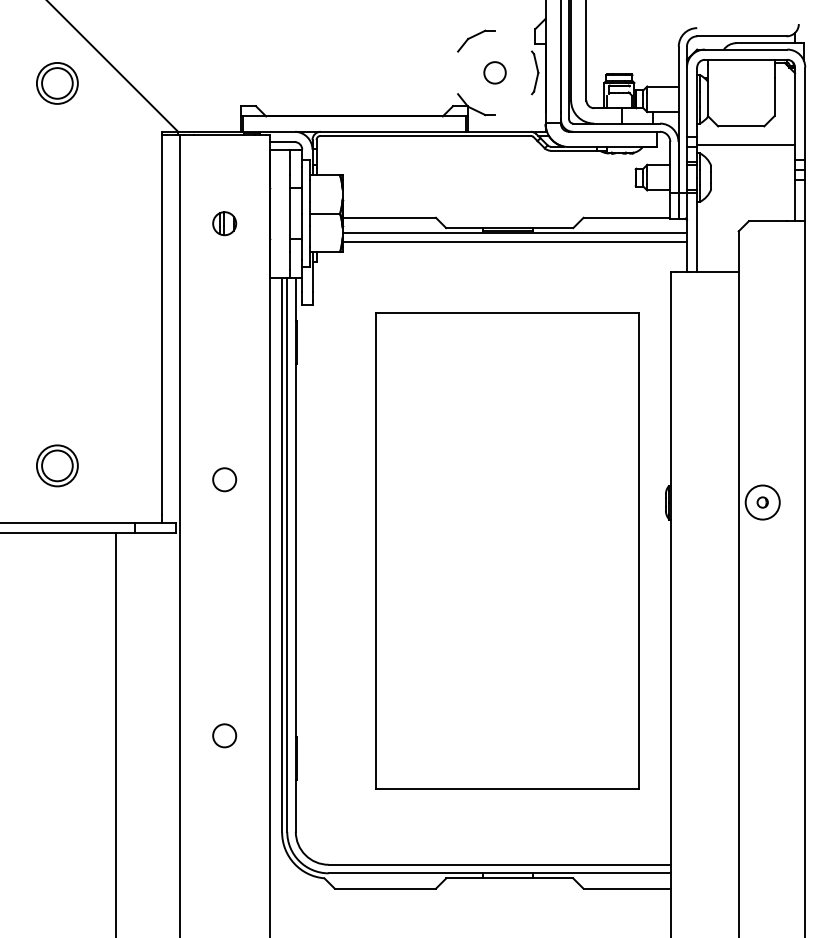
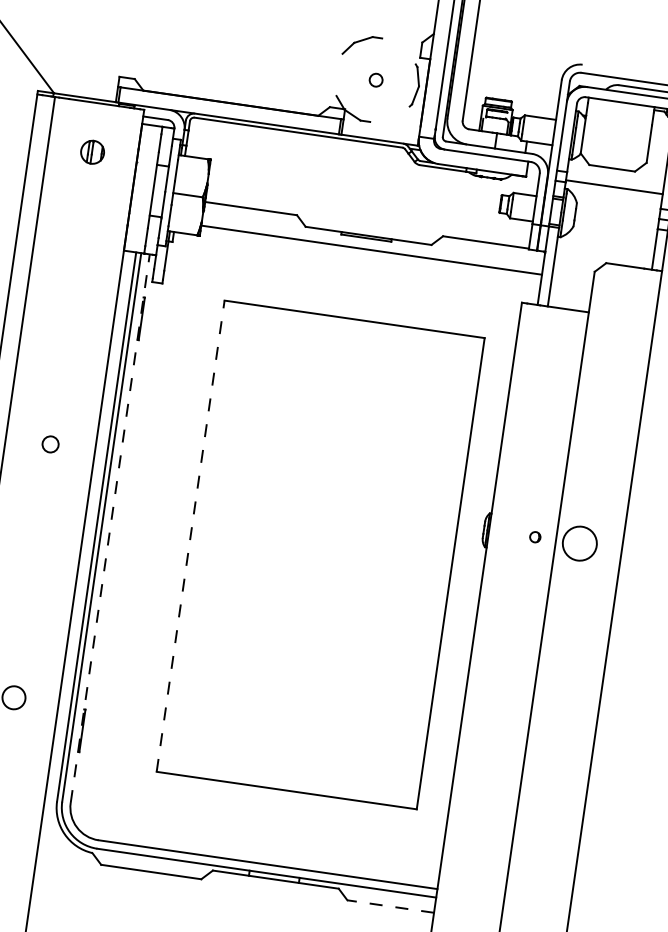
circle: (494, 72) -> (375, 79), size x0.6
part: (224, 223) -> (92, 152), moved
line: (514, 233) -> (372, 241), removed
circle: (224, 479) -> (50, 444), size x0.7
circle: (762, 502) -> (535, 537), moved
line: (376, 550) -> (190, 536), solid -> dashed
line: (295, 554) -> (109, 528), solid -> dashed
line: (627, 888) -> (390, 906), solid -> dashed

